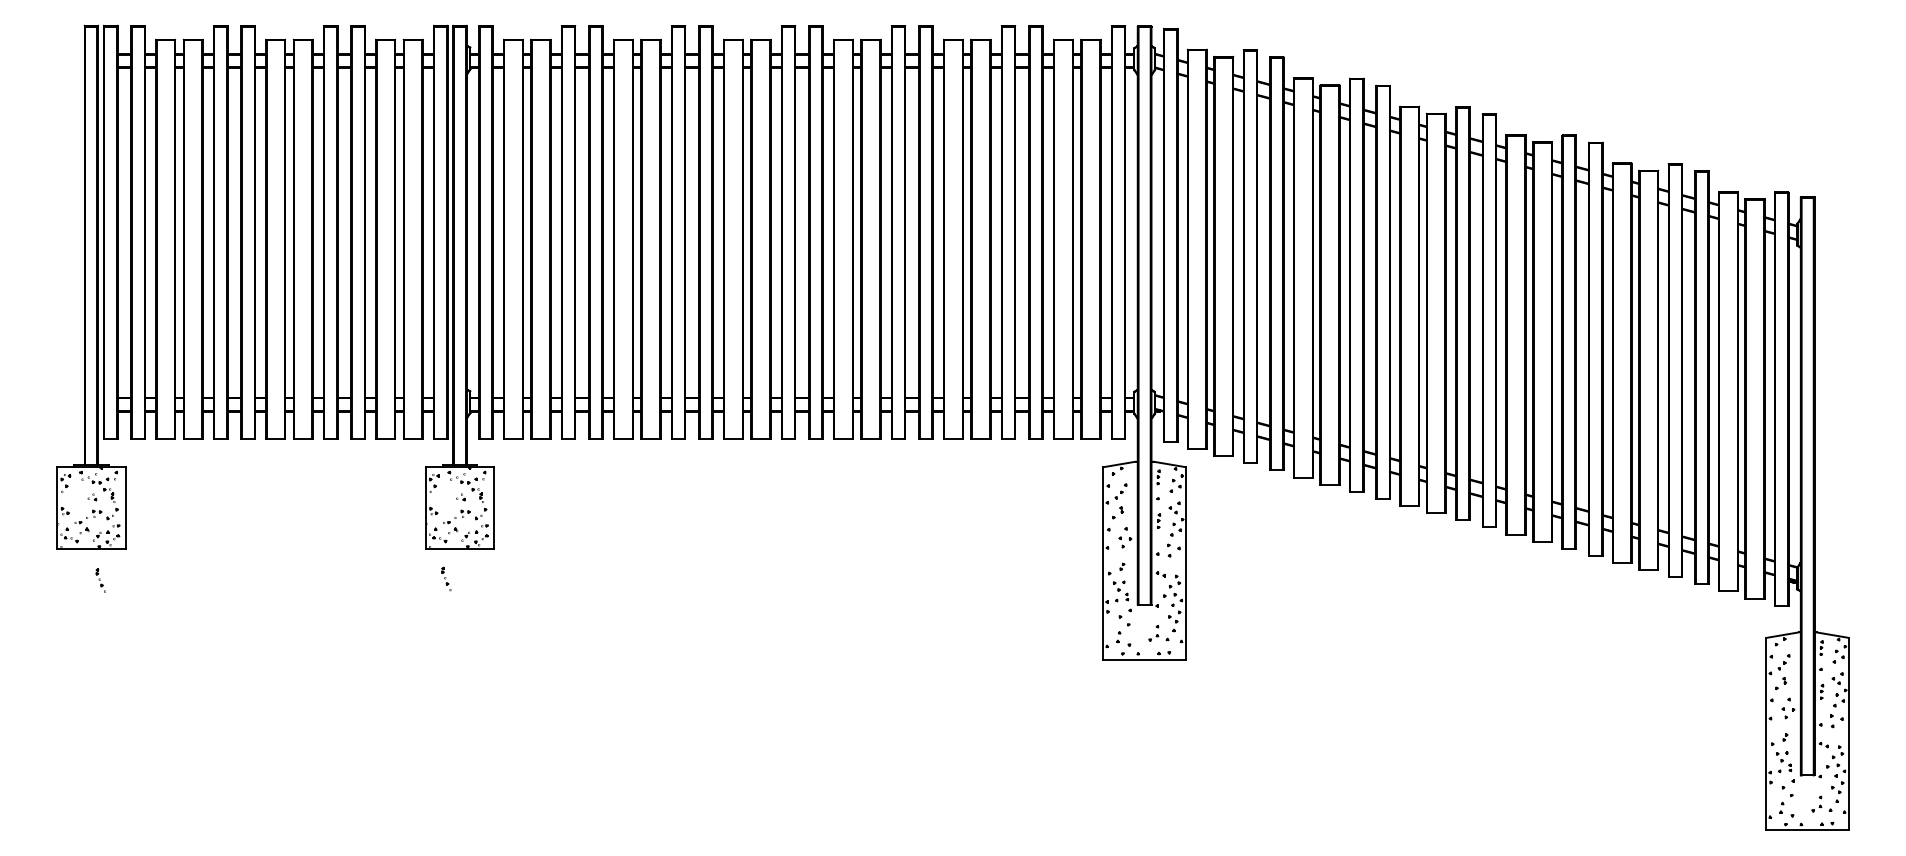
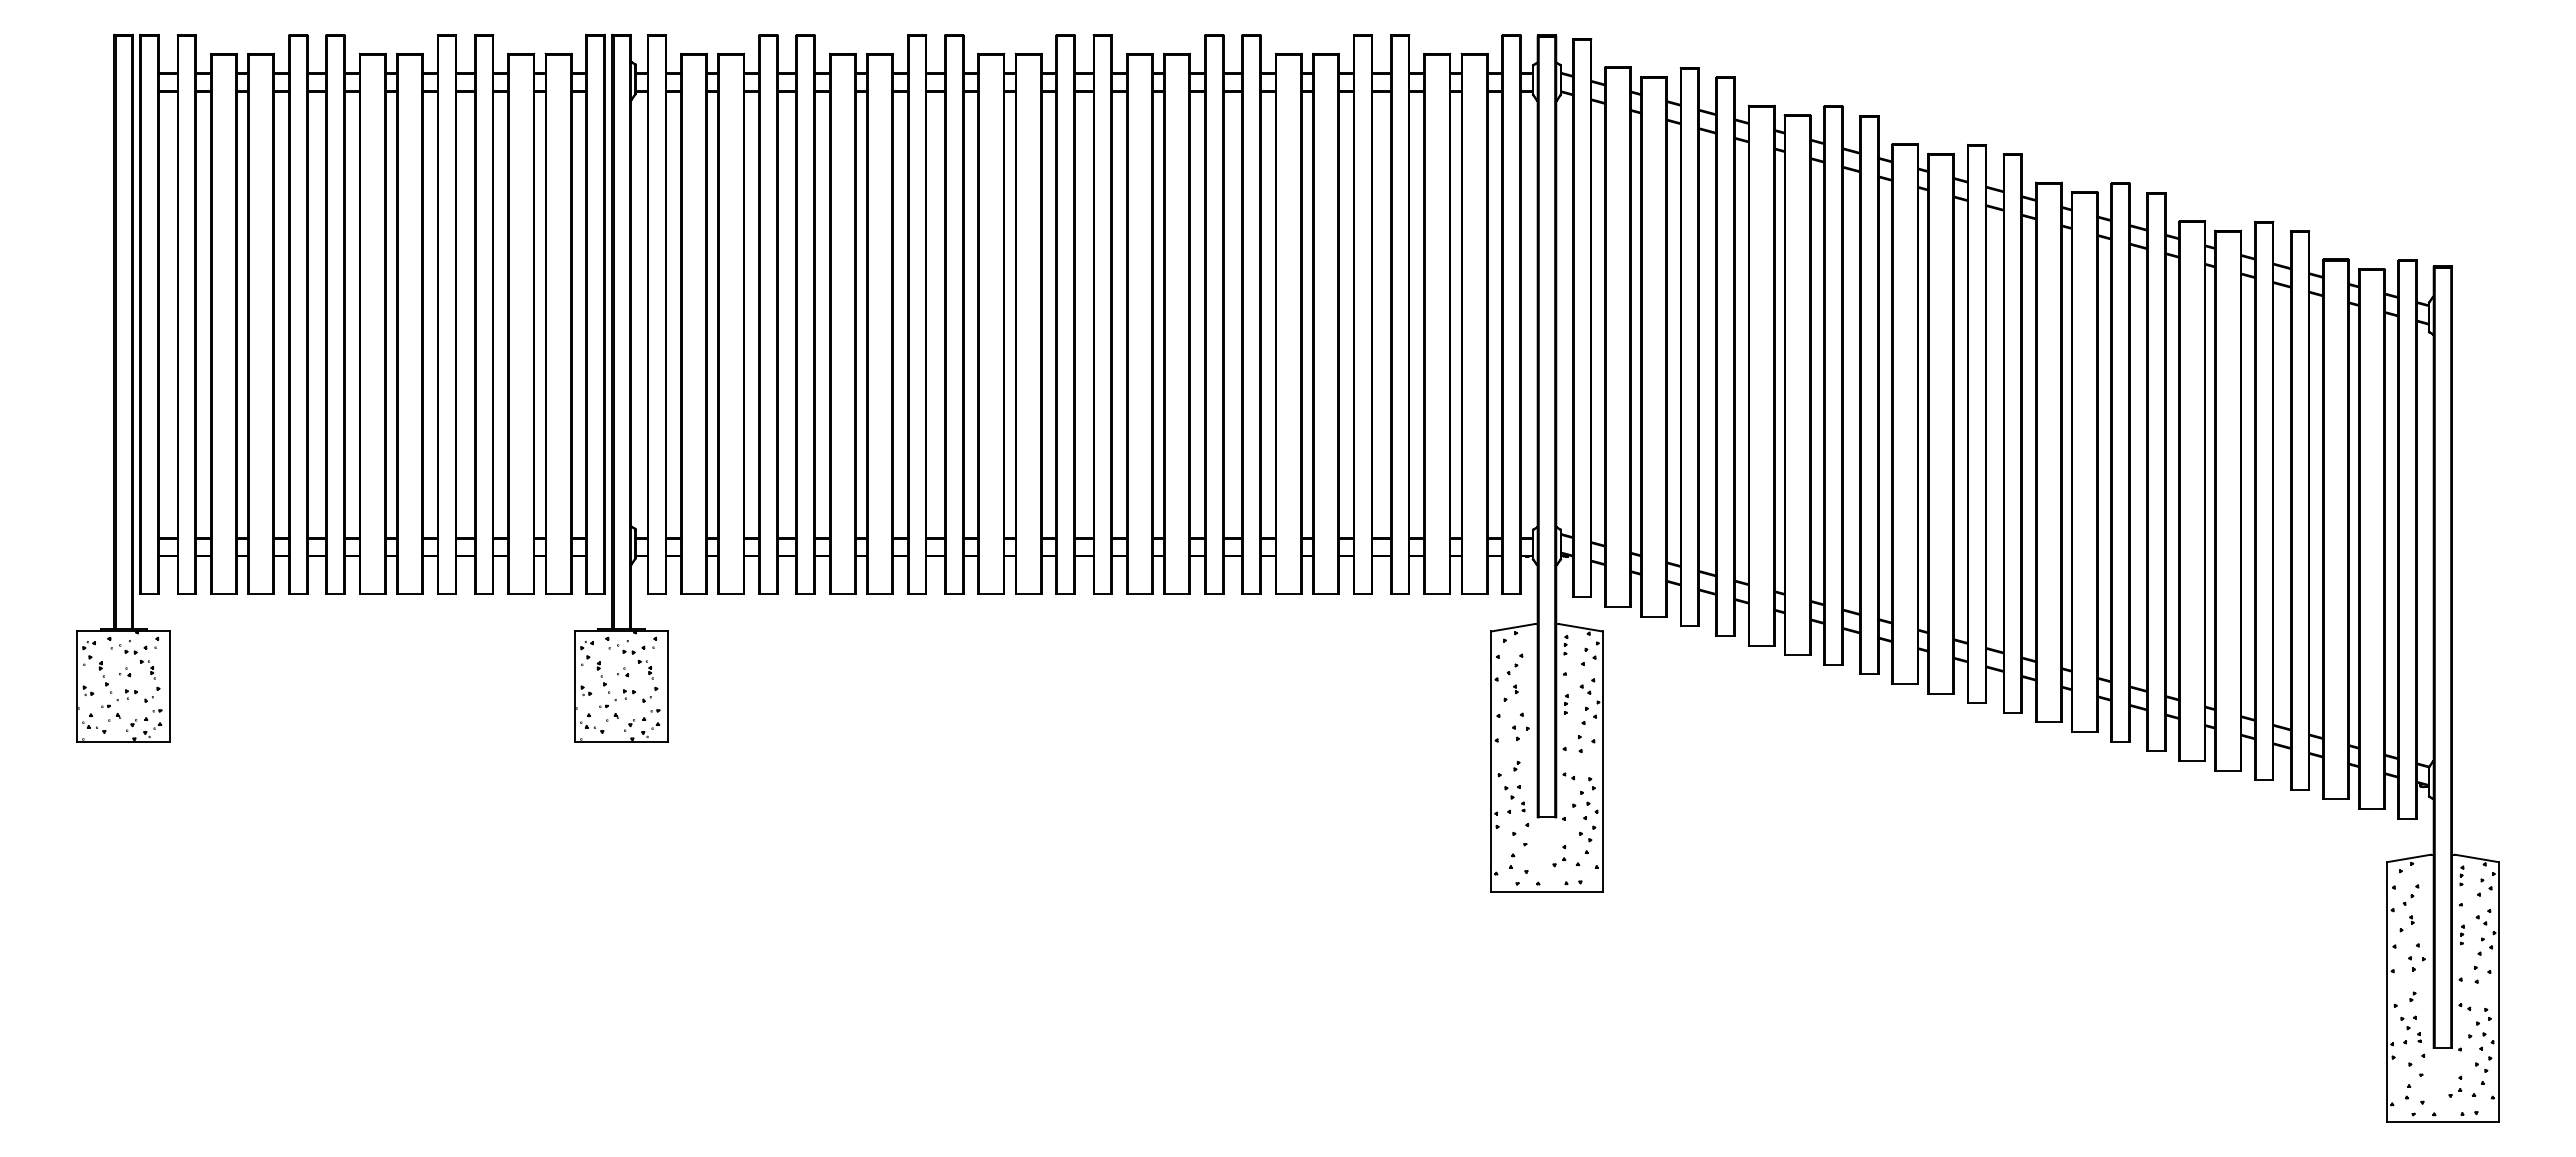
part: (446, 578) -> (603, 677), moved
part: (100, 580) -> (105, 677), moved

